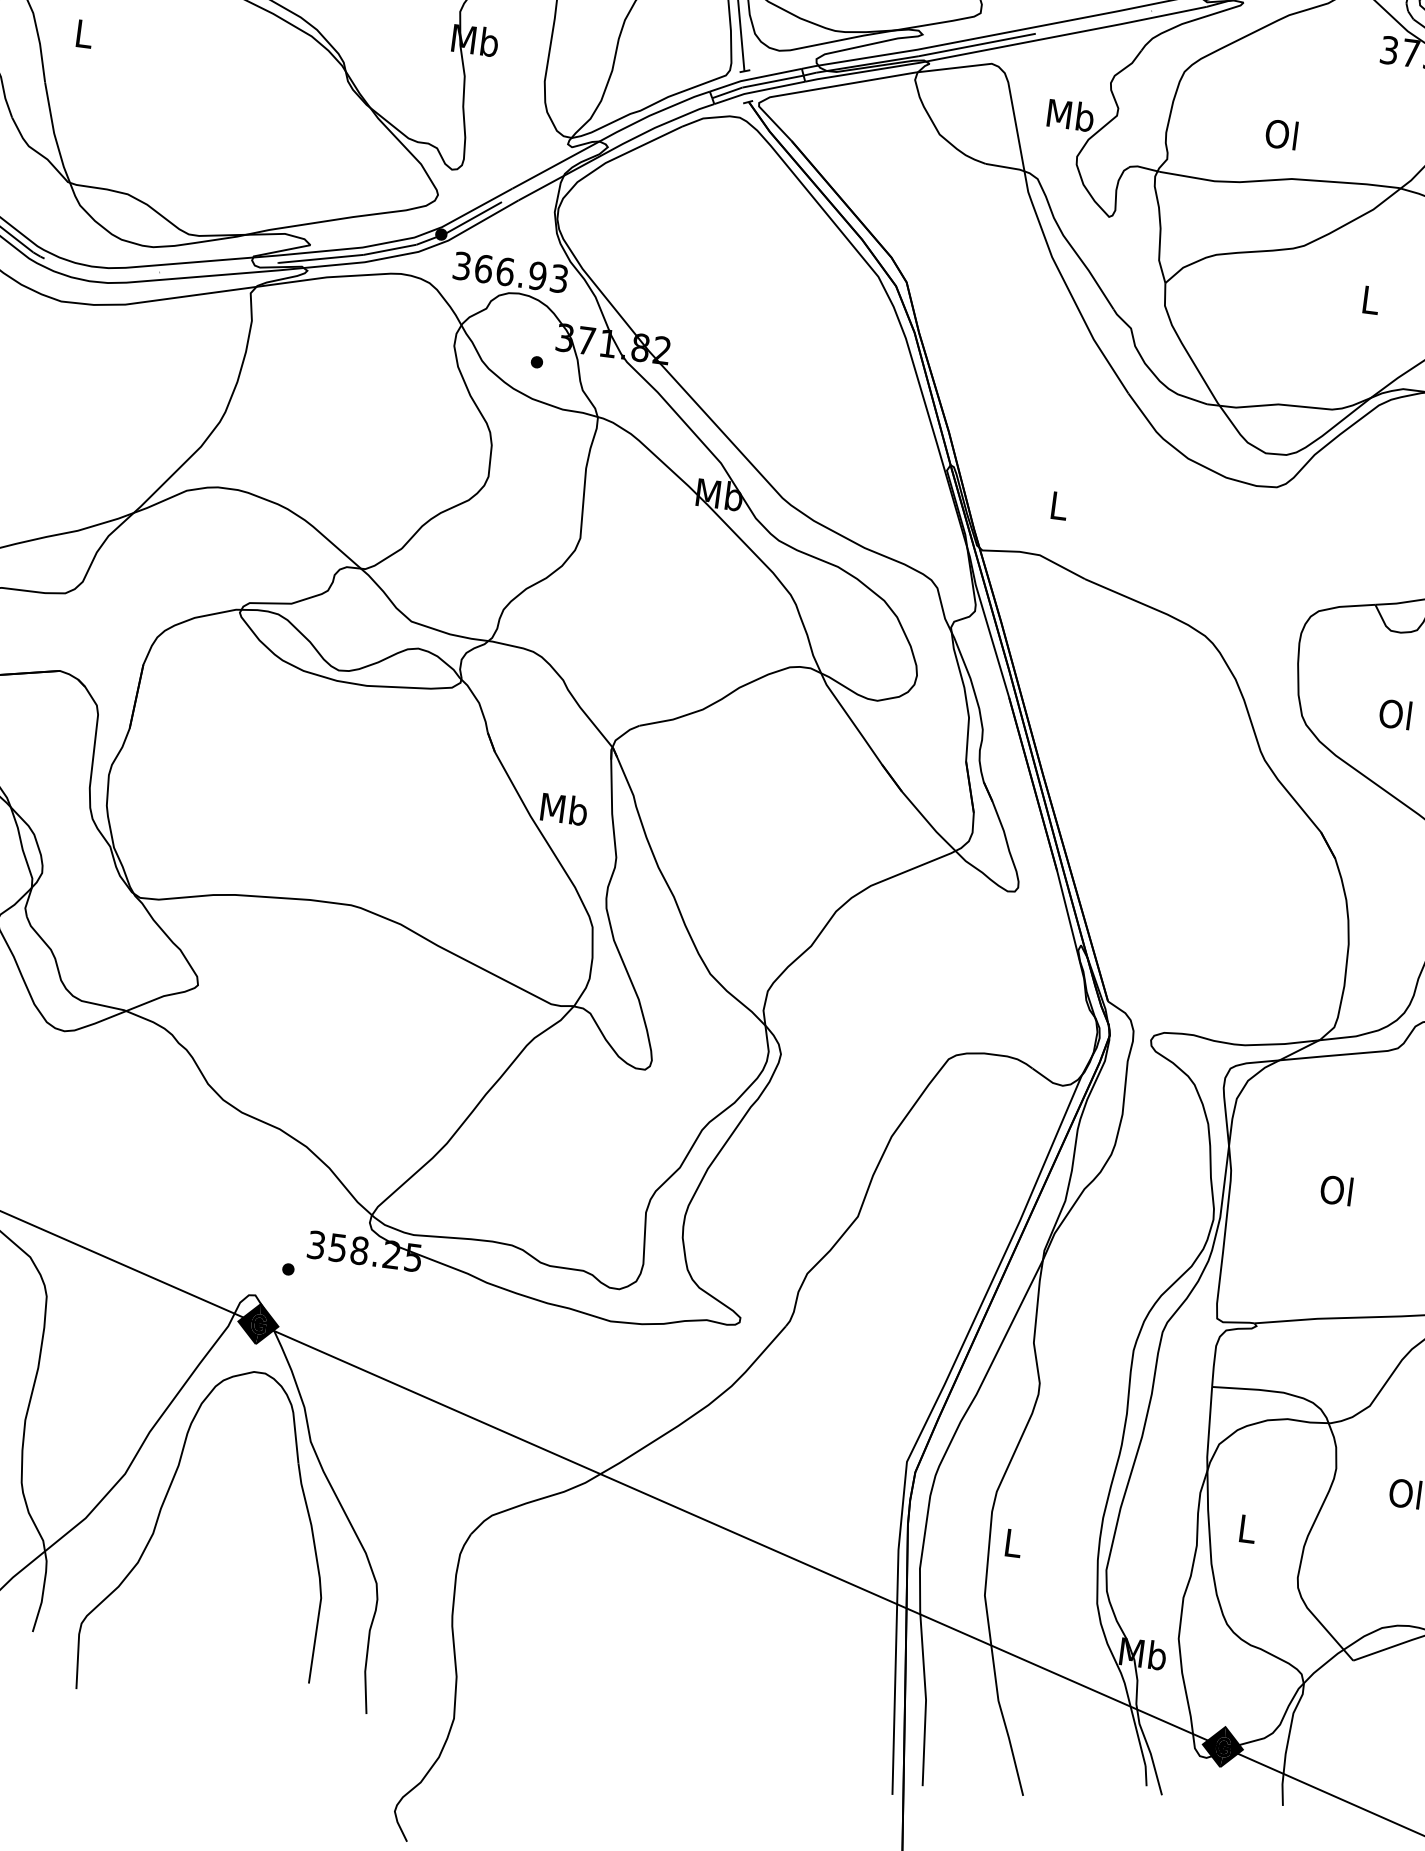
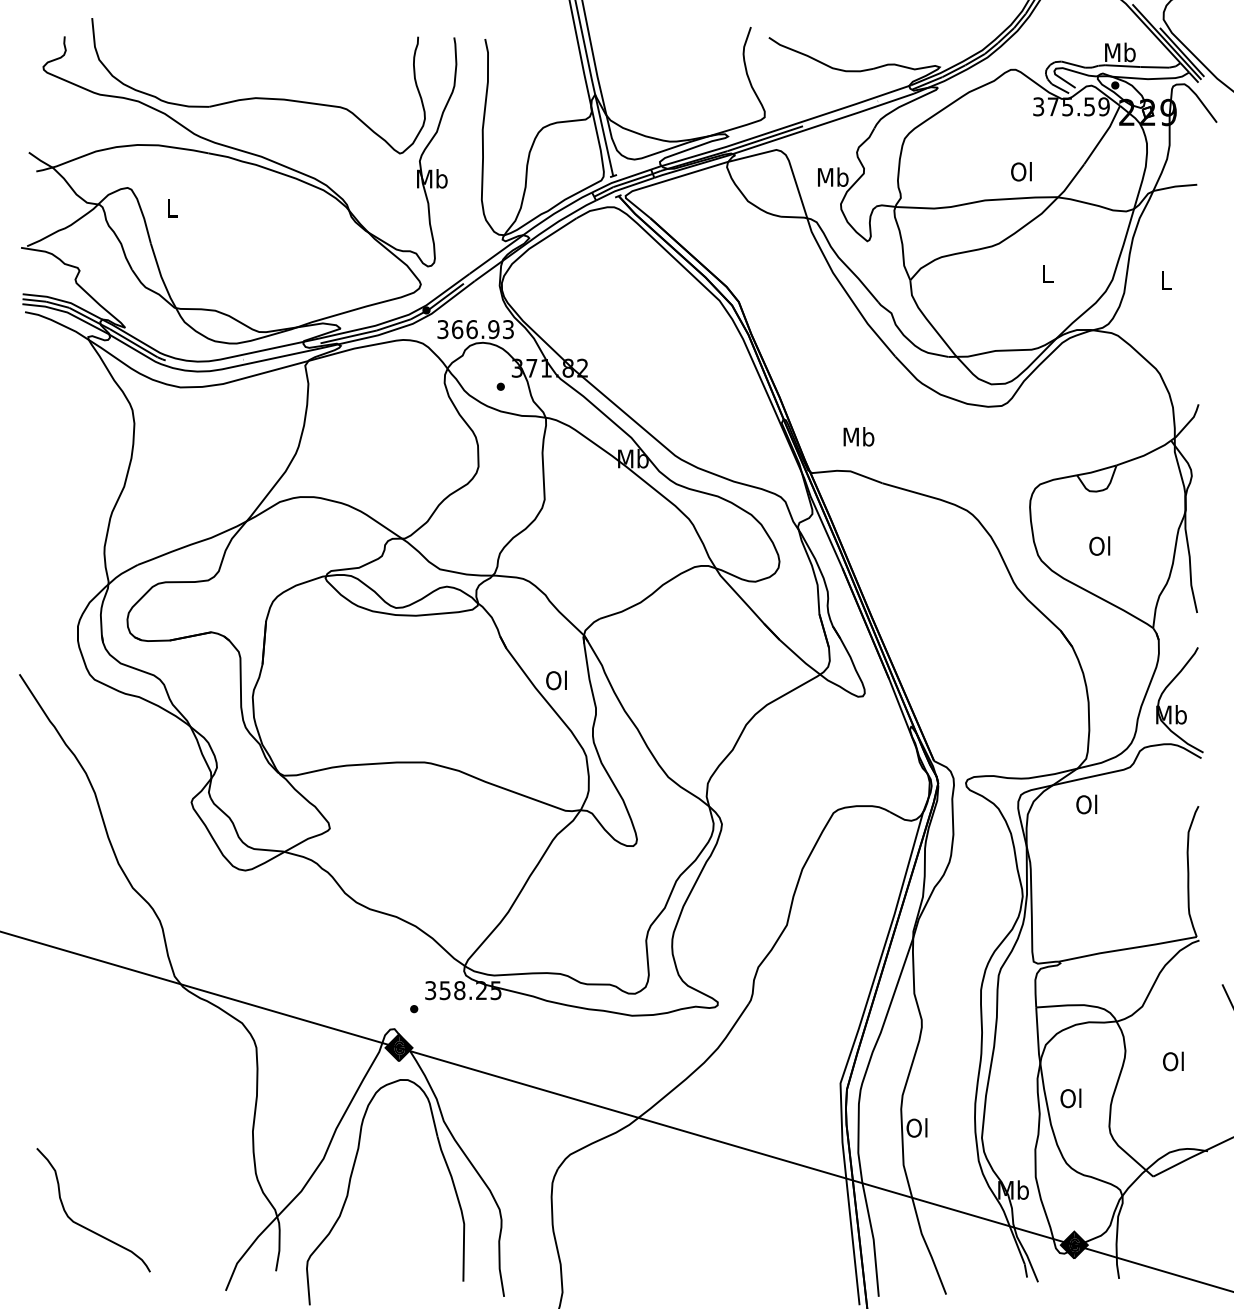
text: (1281, 134) -> (1021, 171), moved
text: (1058, 505) -> (858, 436), L -> Mb
text: (564, 809) -> (557, 680), Mb -> Ol
text: (1336, 1190) -> (1086, 804), moved
text: (1245, 1528) -> (1070, 1098), L -> Ol
text: (1011, 1542) -> (916, 1127), L -> Ol

